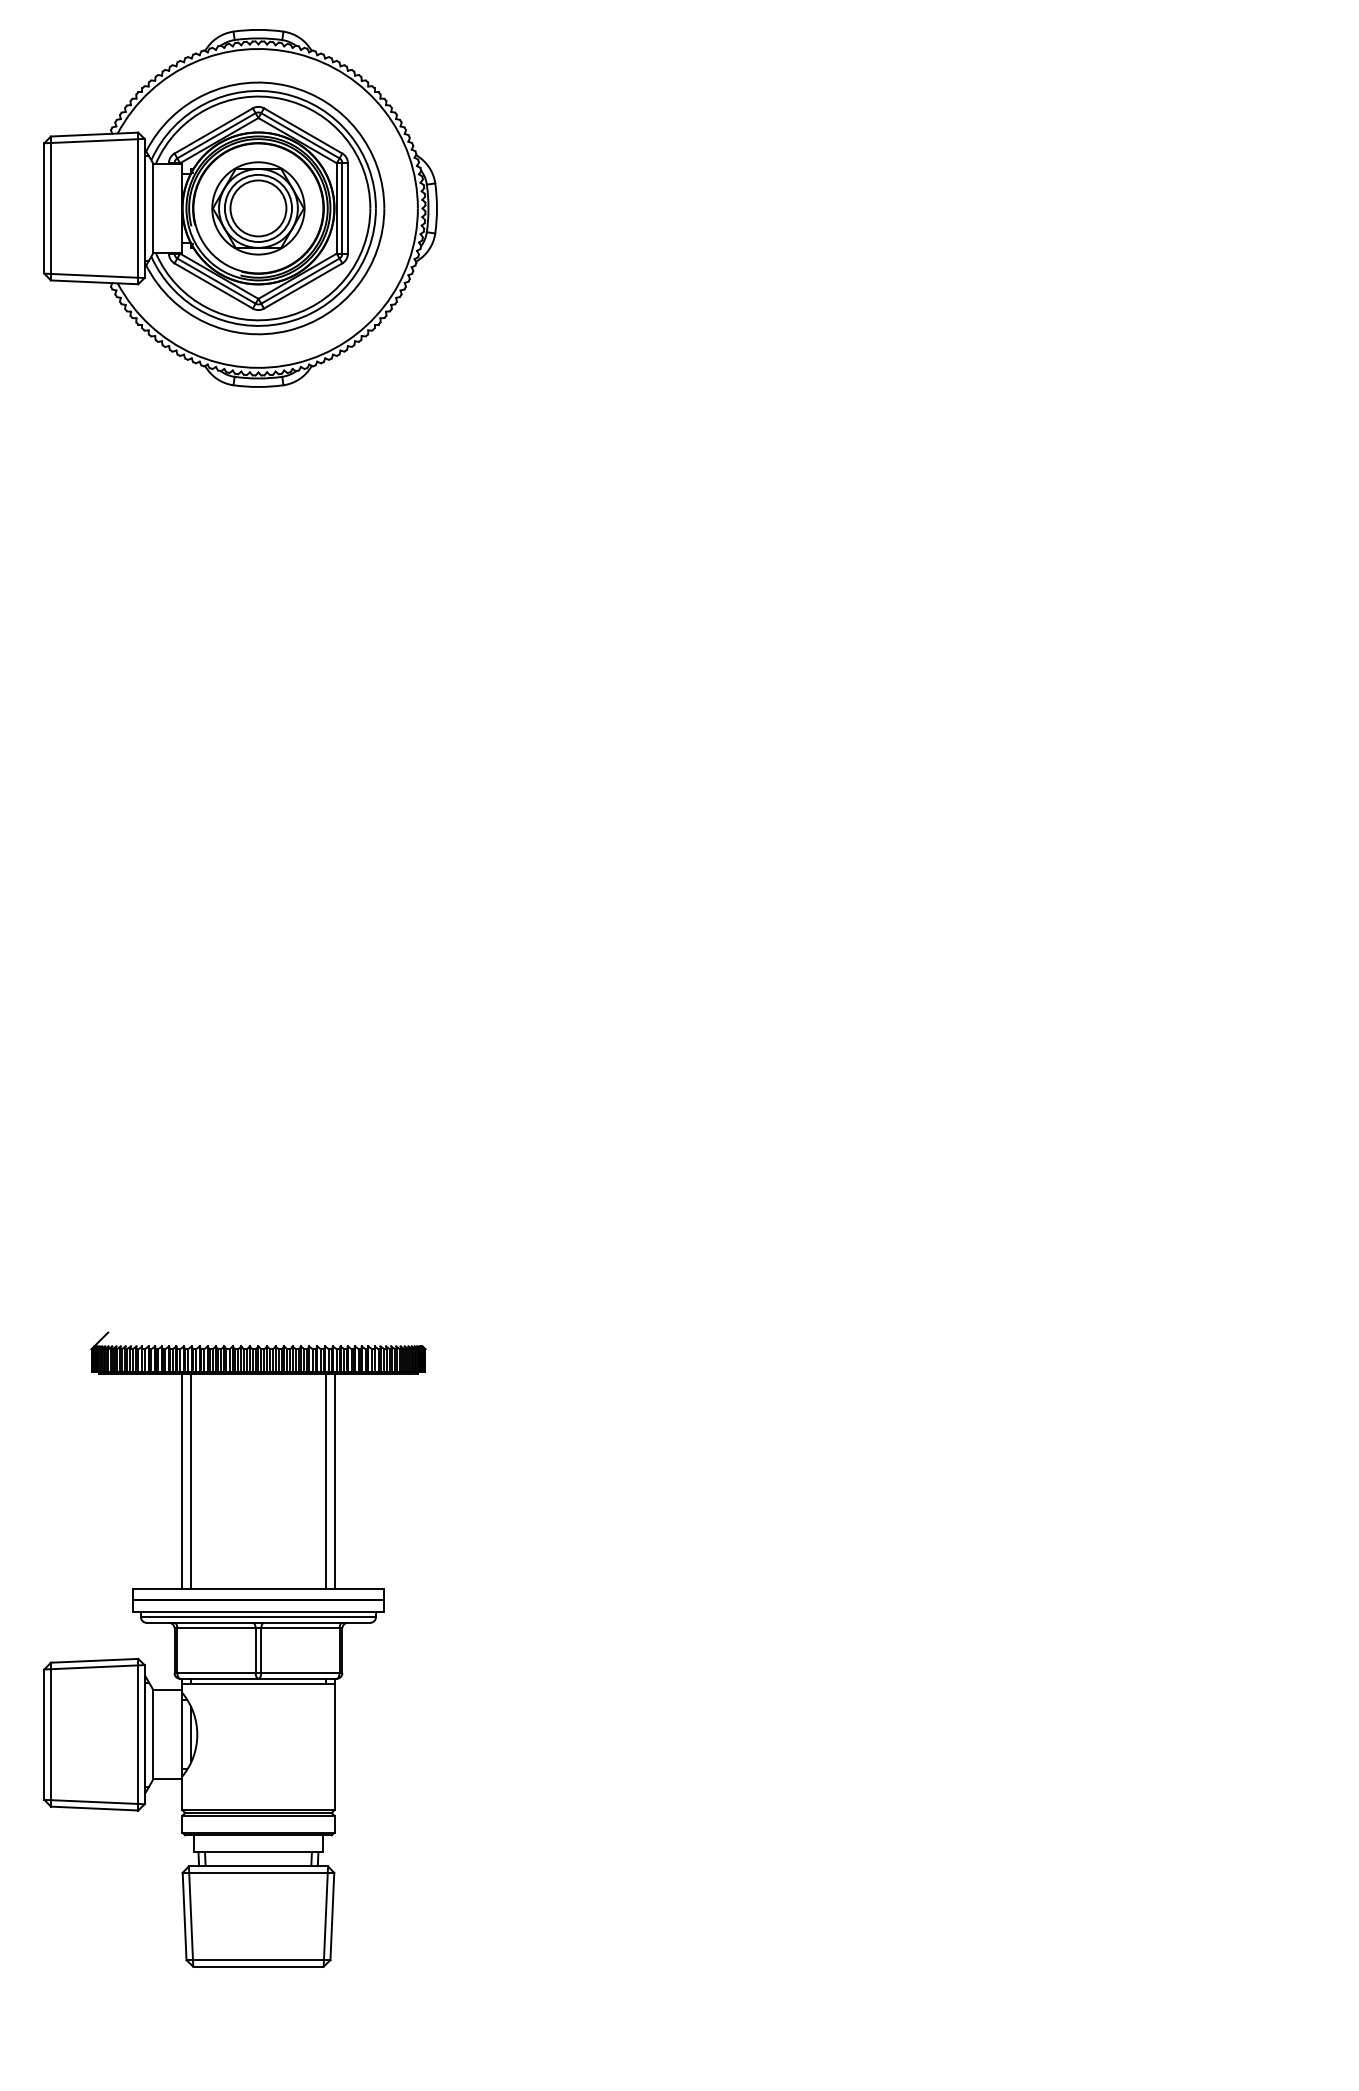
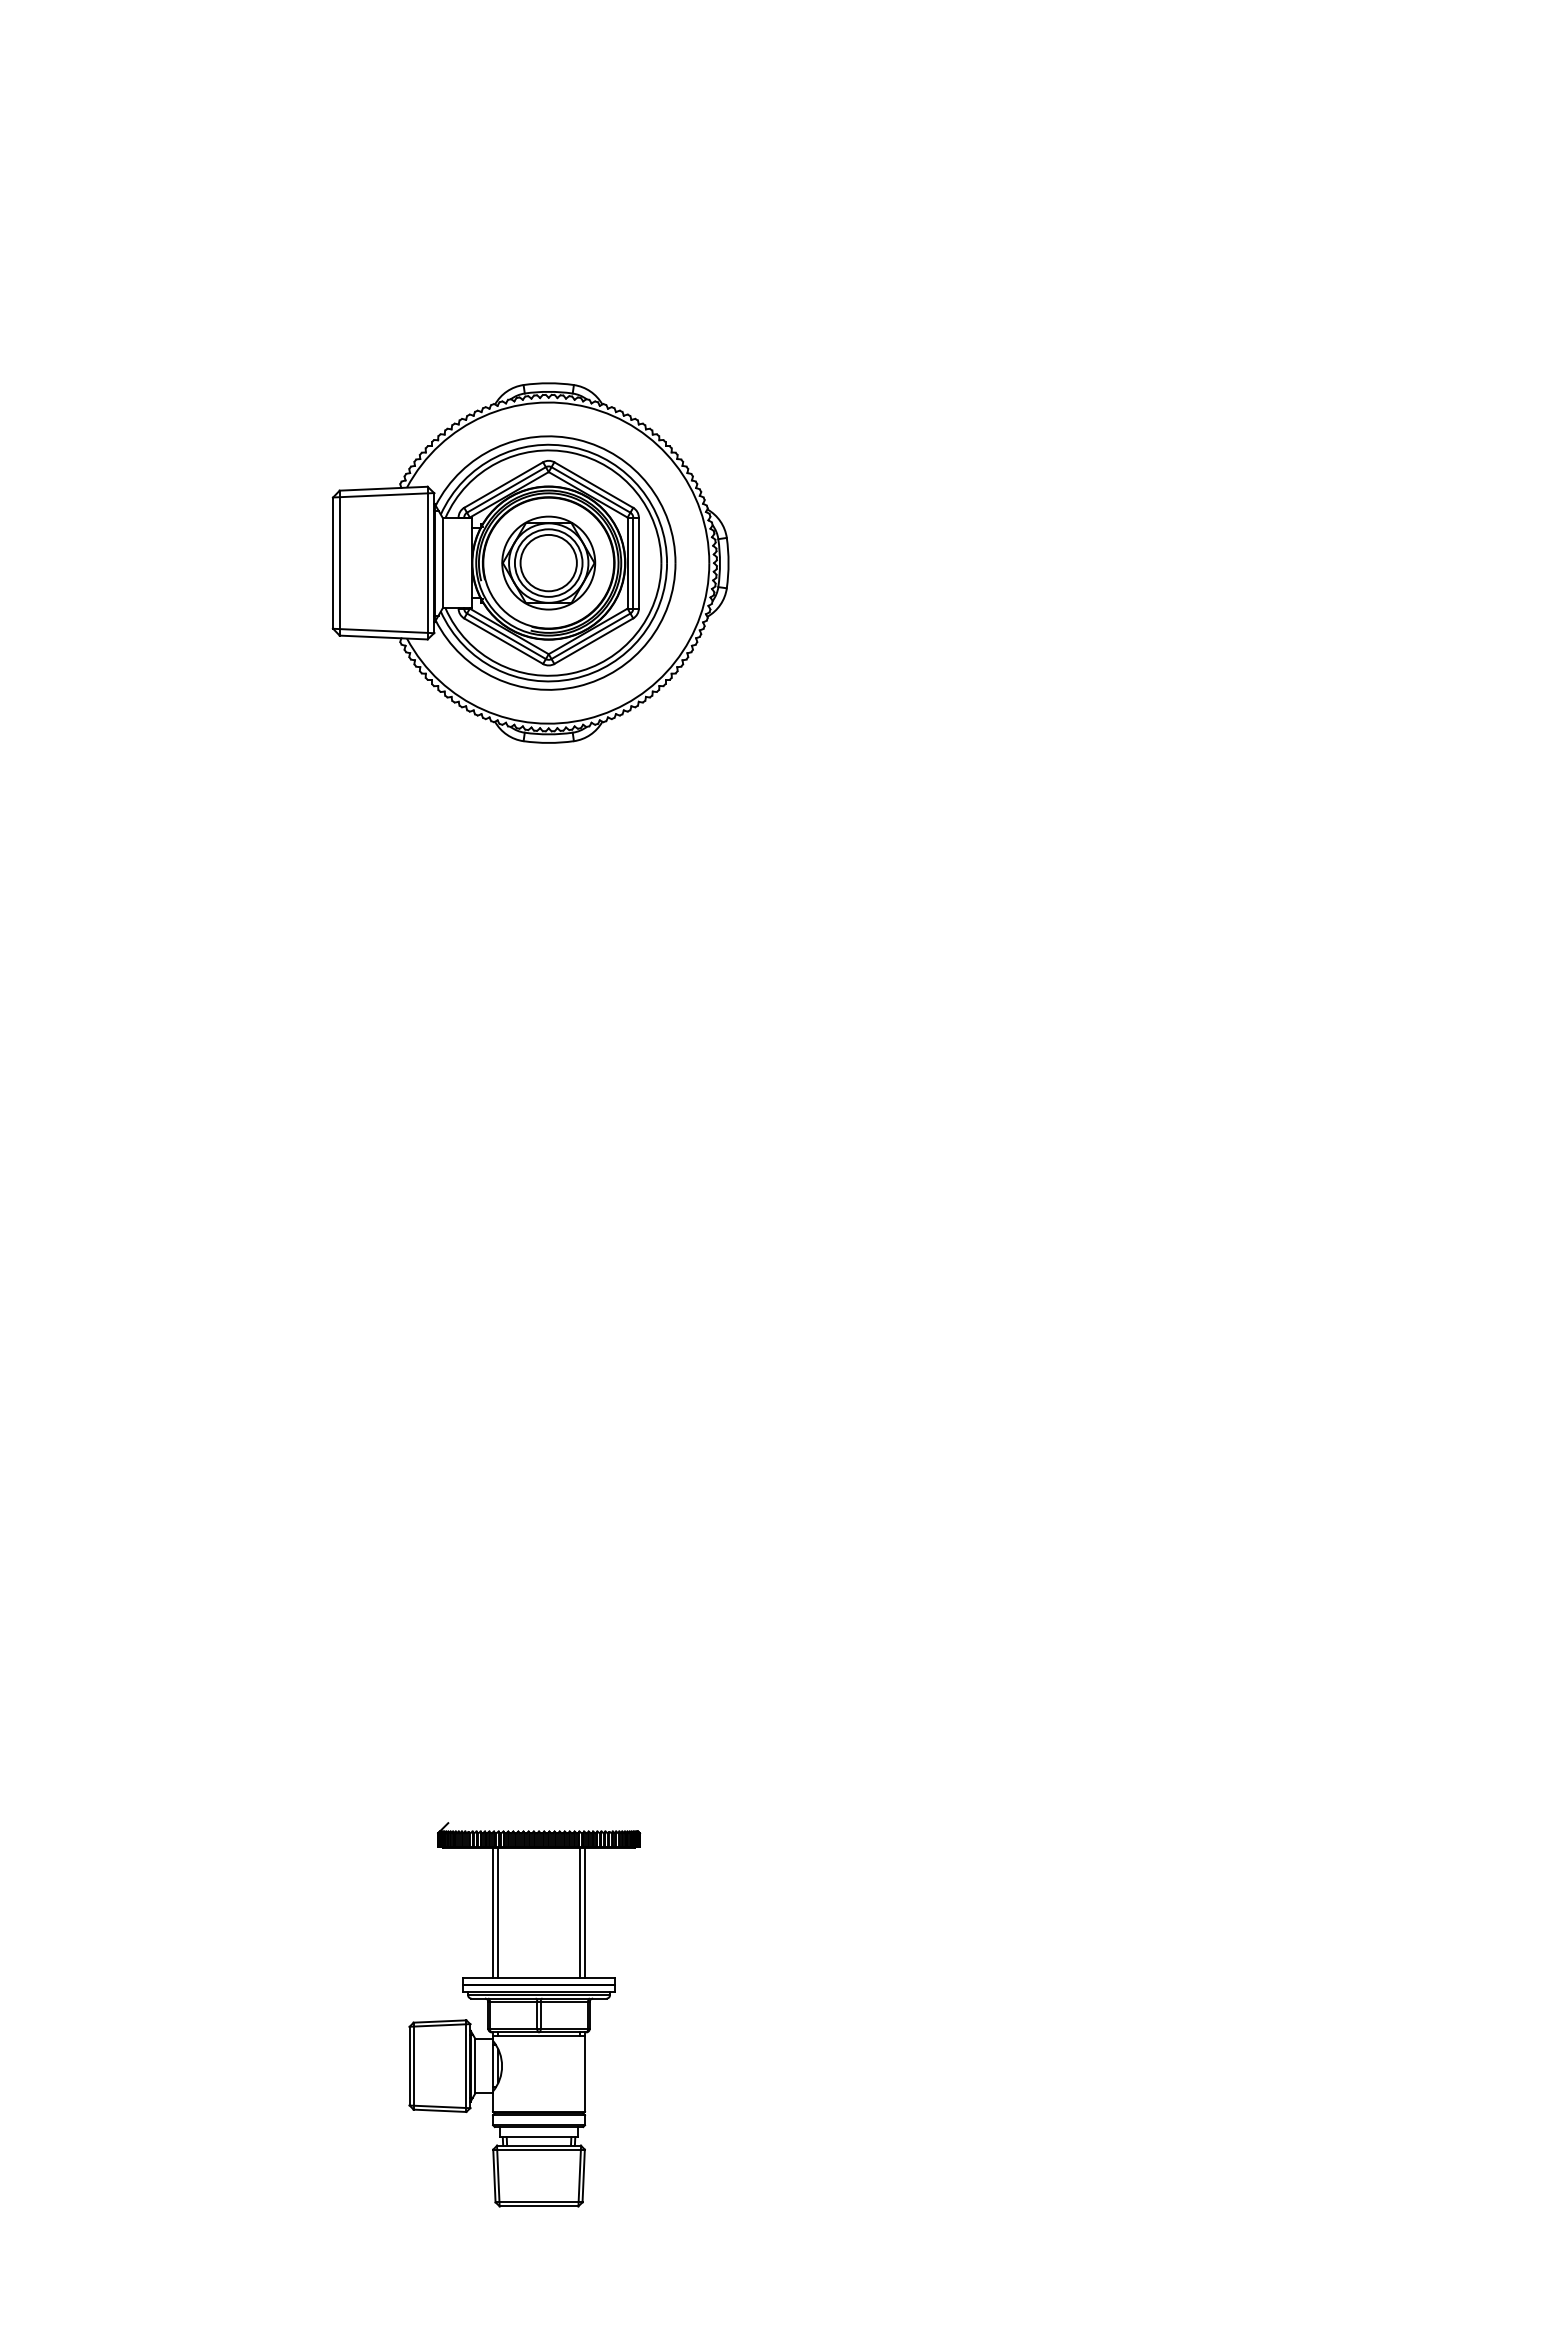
part: (234, 1649) -> (524, 2014), size x0.6

